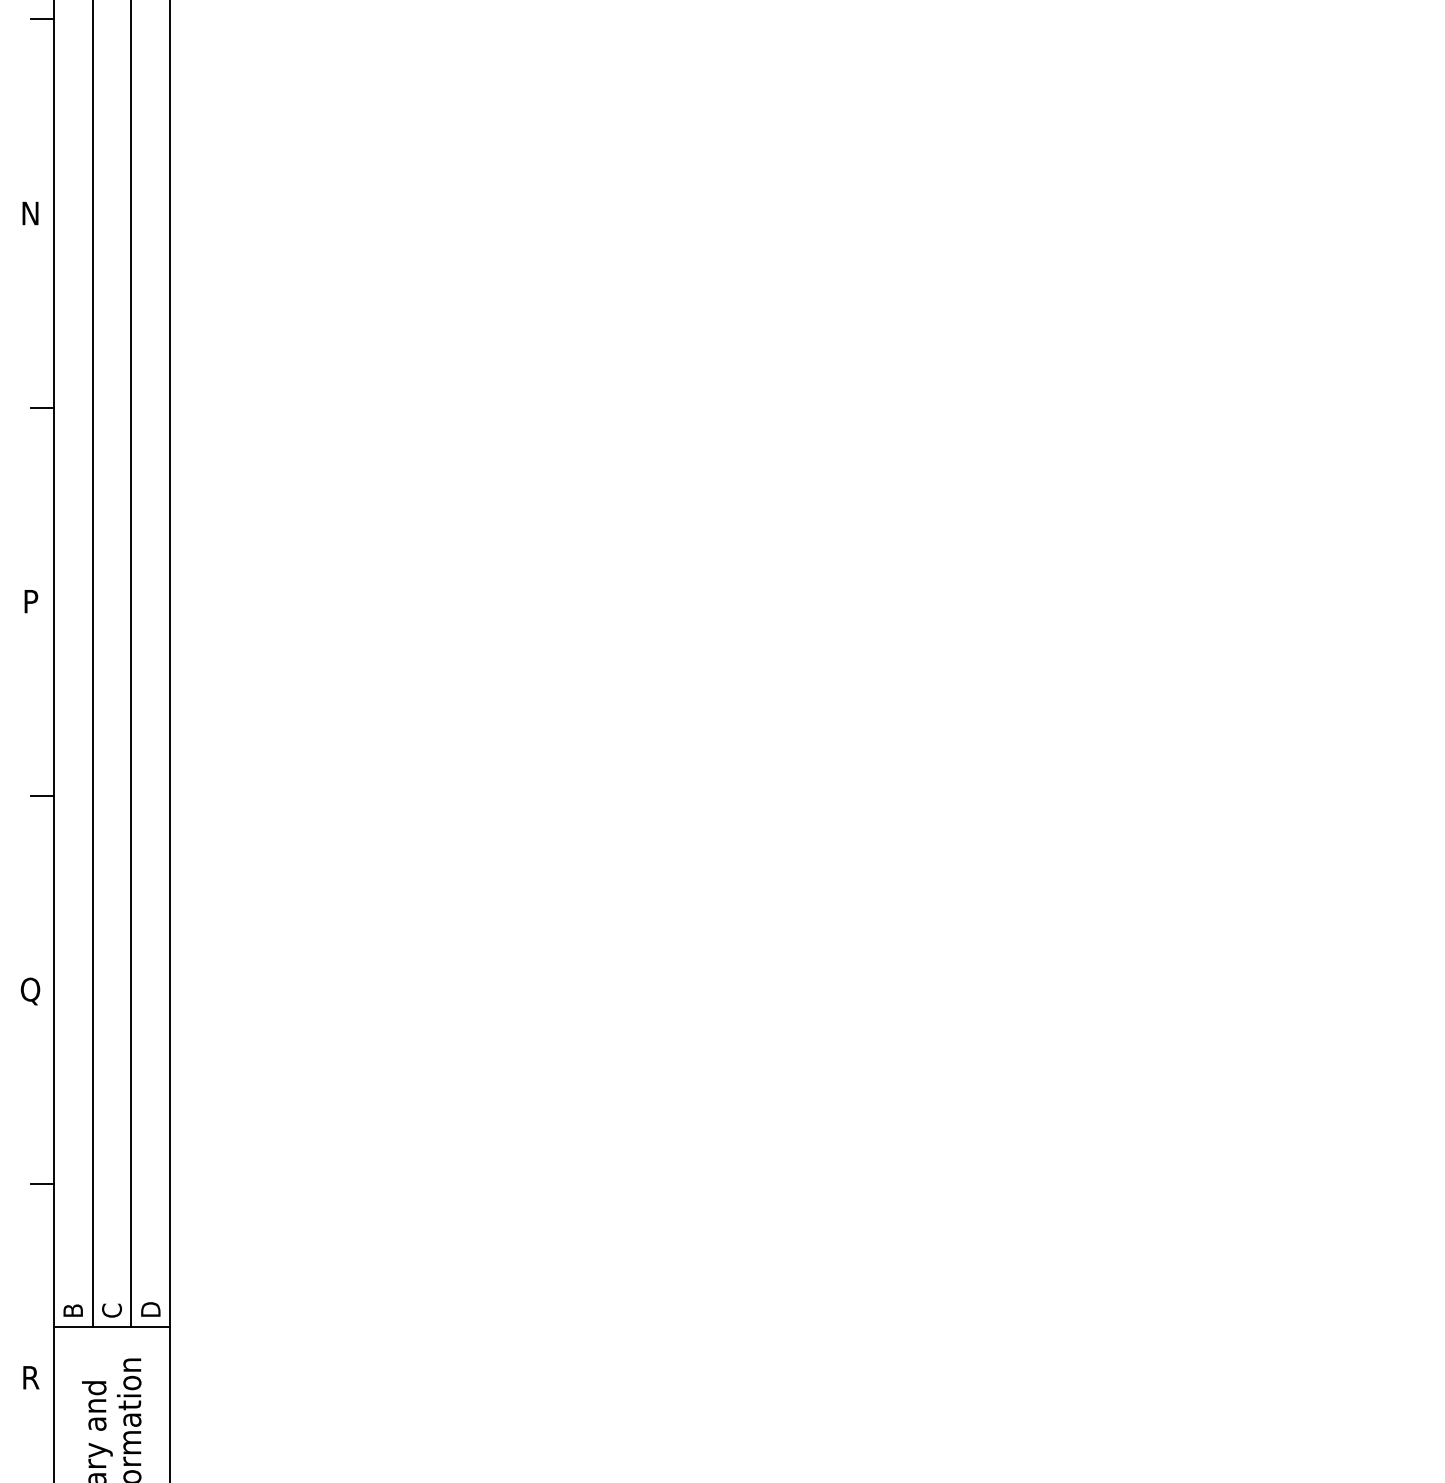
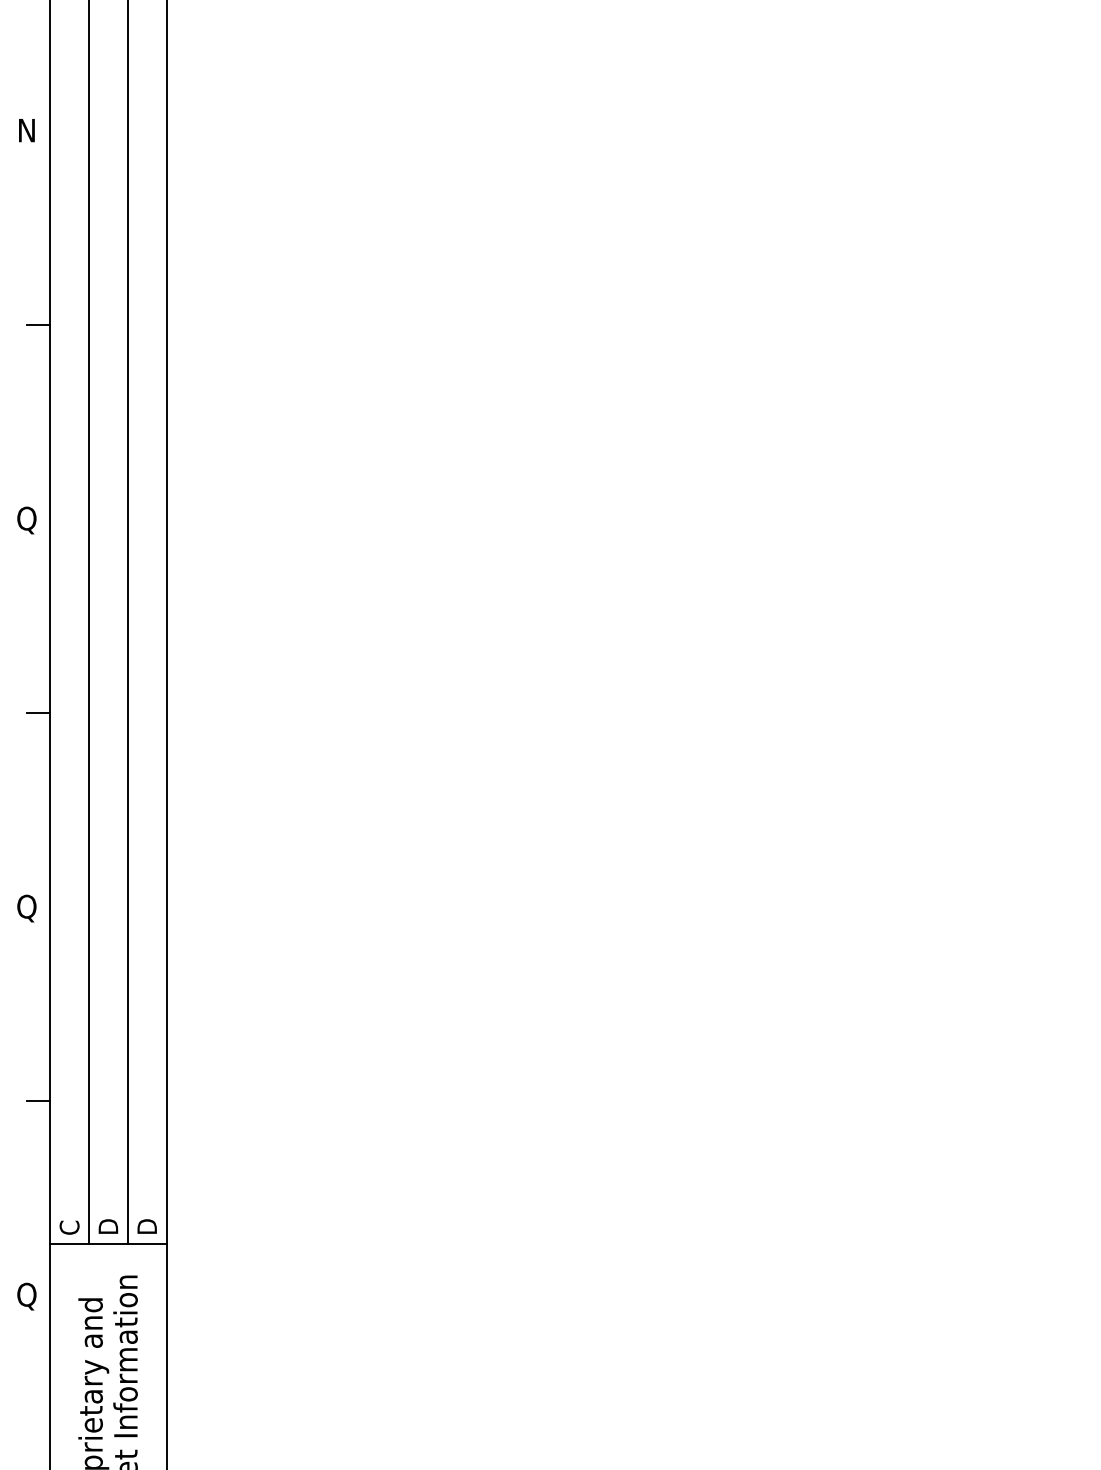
text: (30, 603) -> (26, 520), P -> Q
text: (111, 1309) -> (107, 1226), C -> D
text: (73, 1310) -> (69, 1227), B -> C
text: (30, 1379) -> (26, 1296), R -> Q

